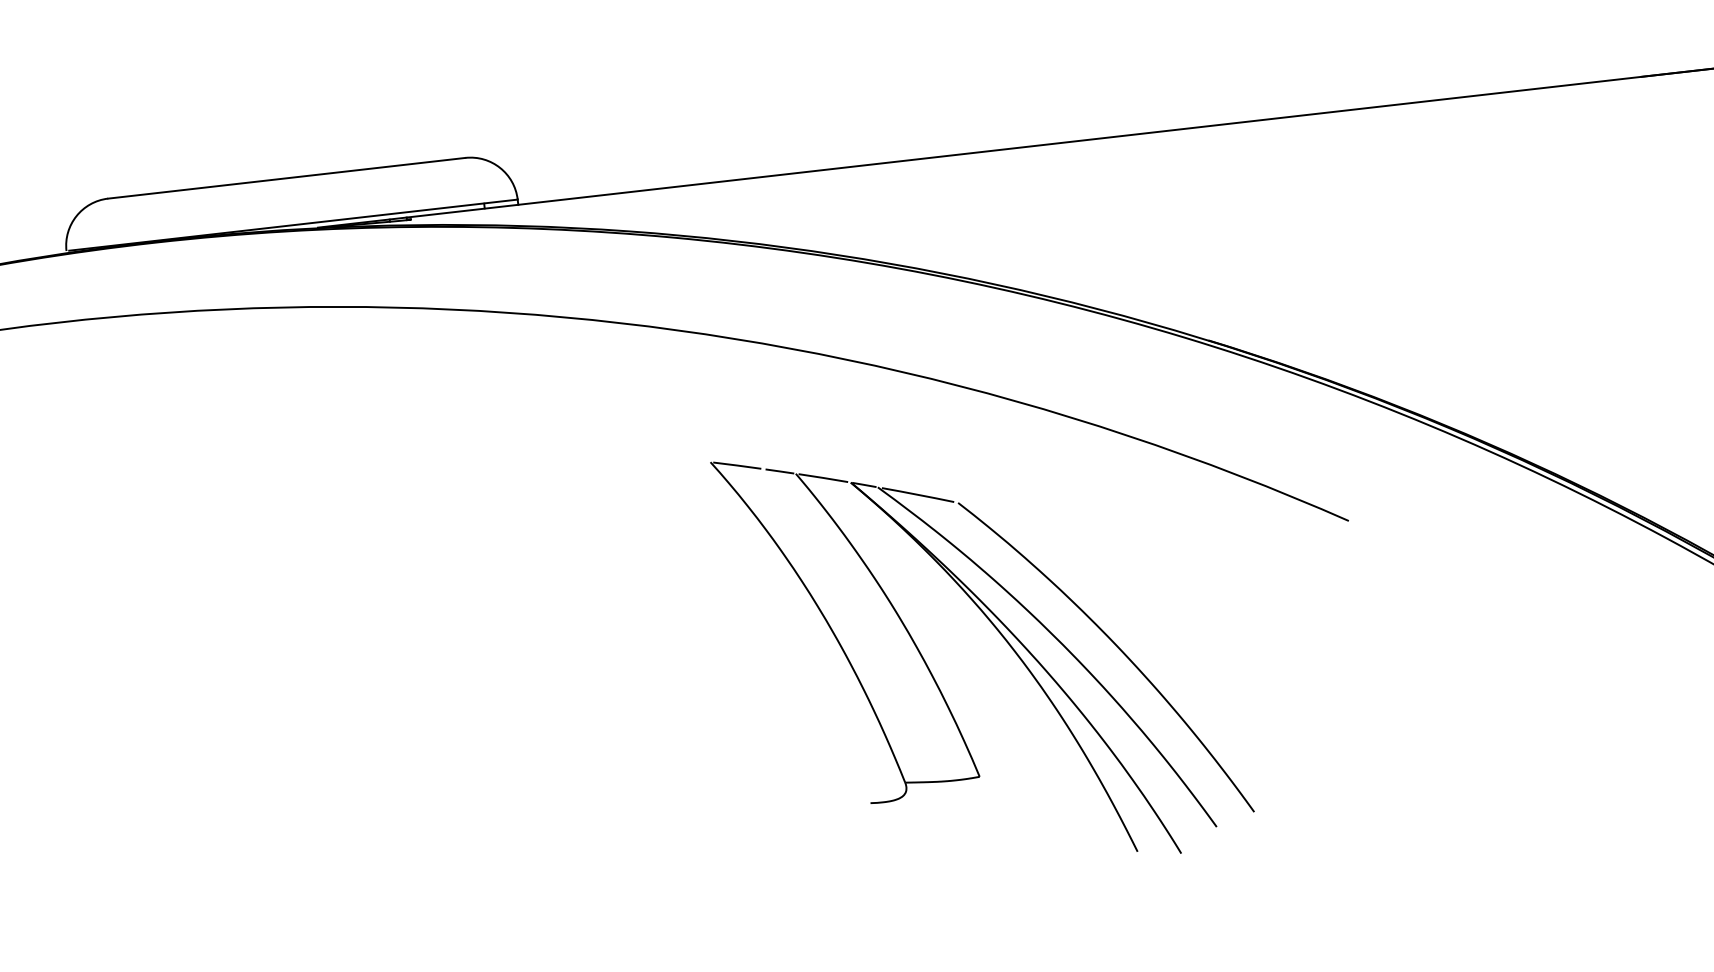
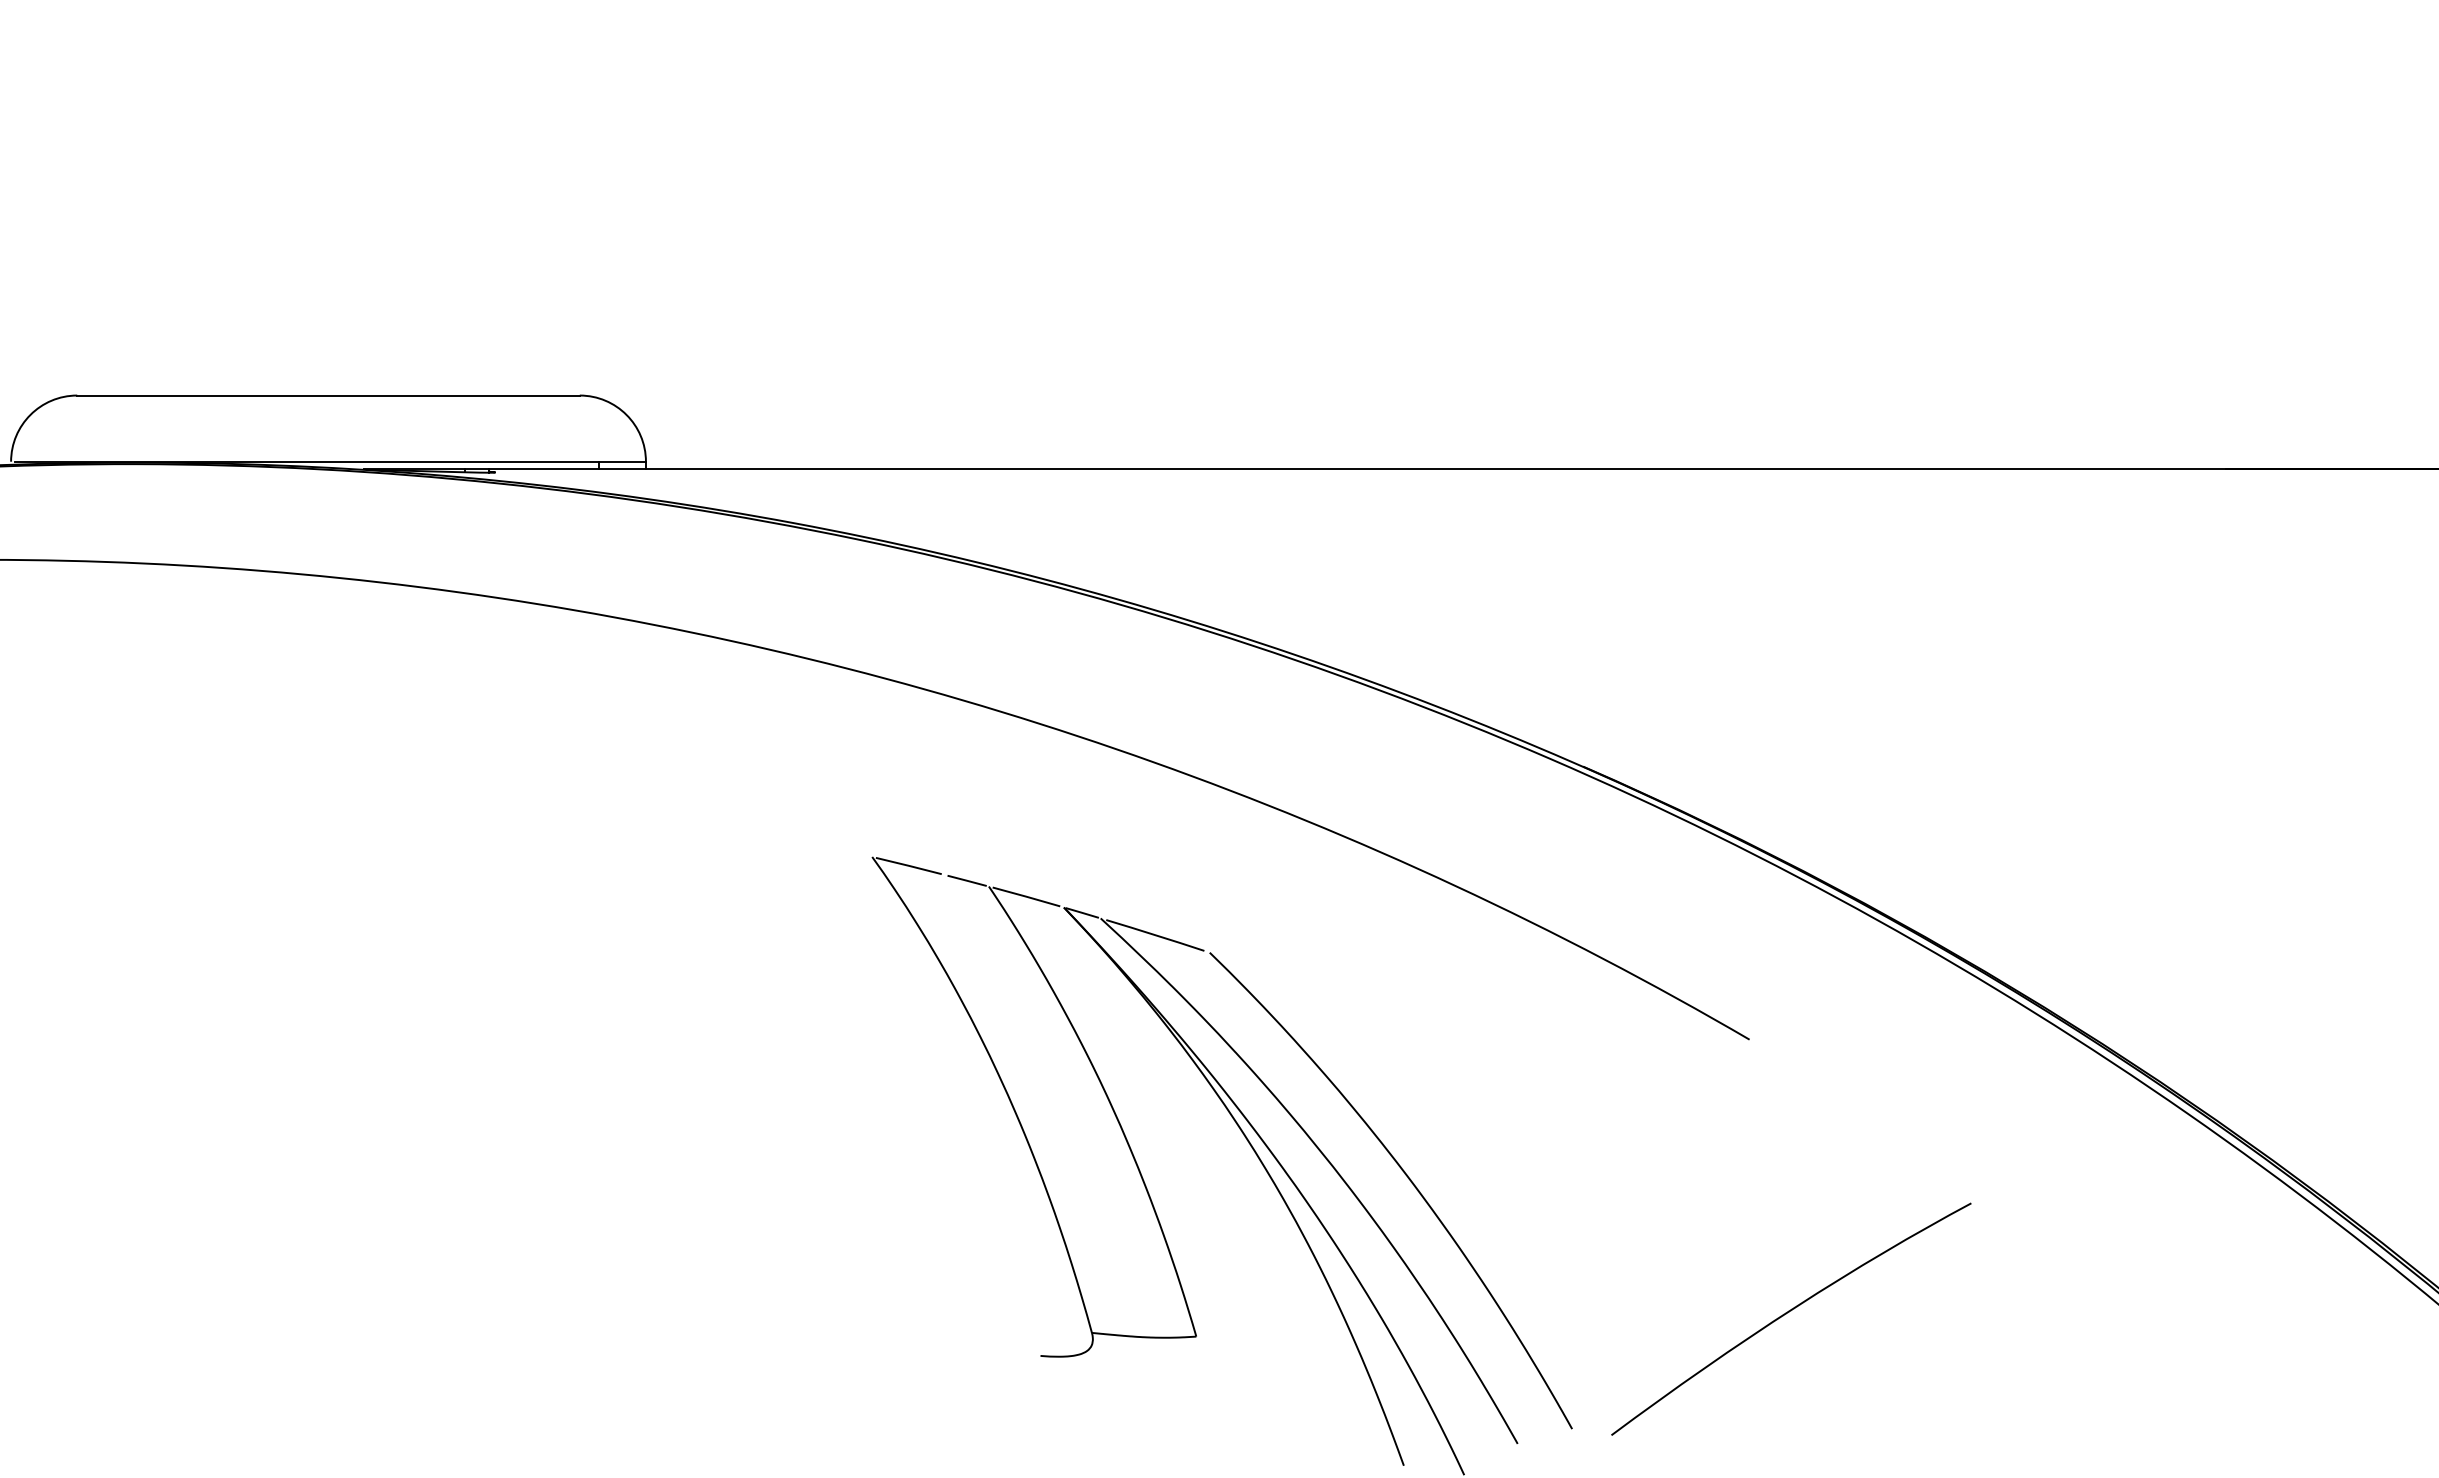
curve: (1399, 711) -> (1789, 1312), added

